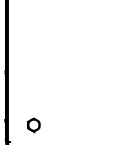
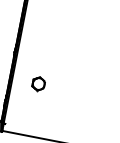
part: (33, 125) -> (38, 84), moved

